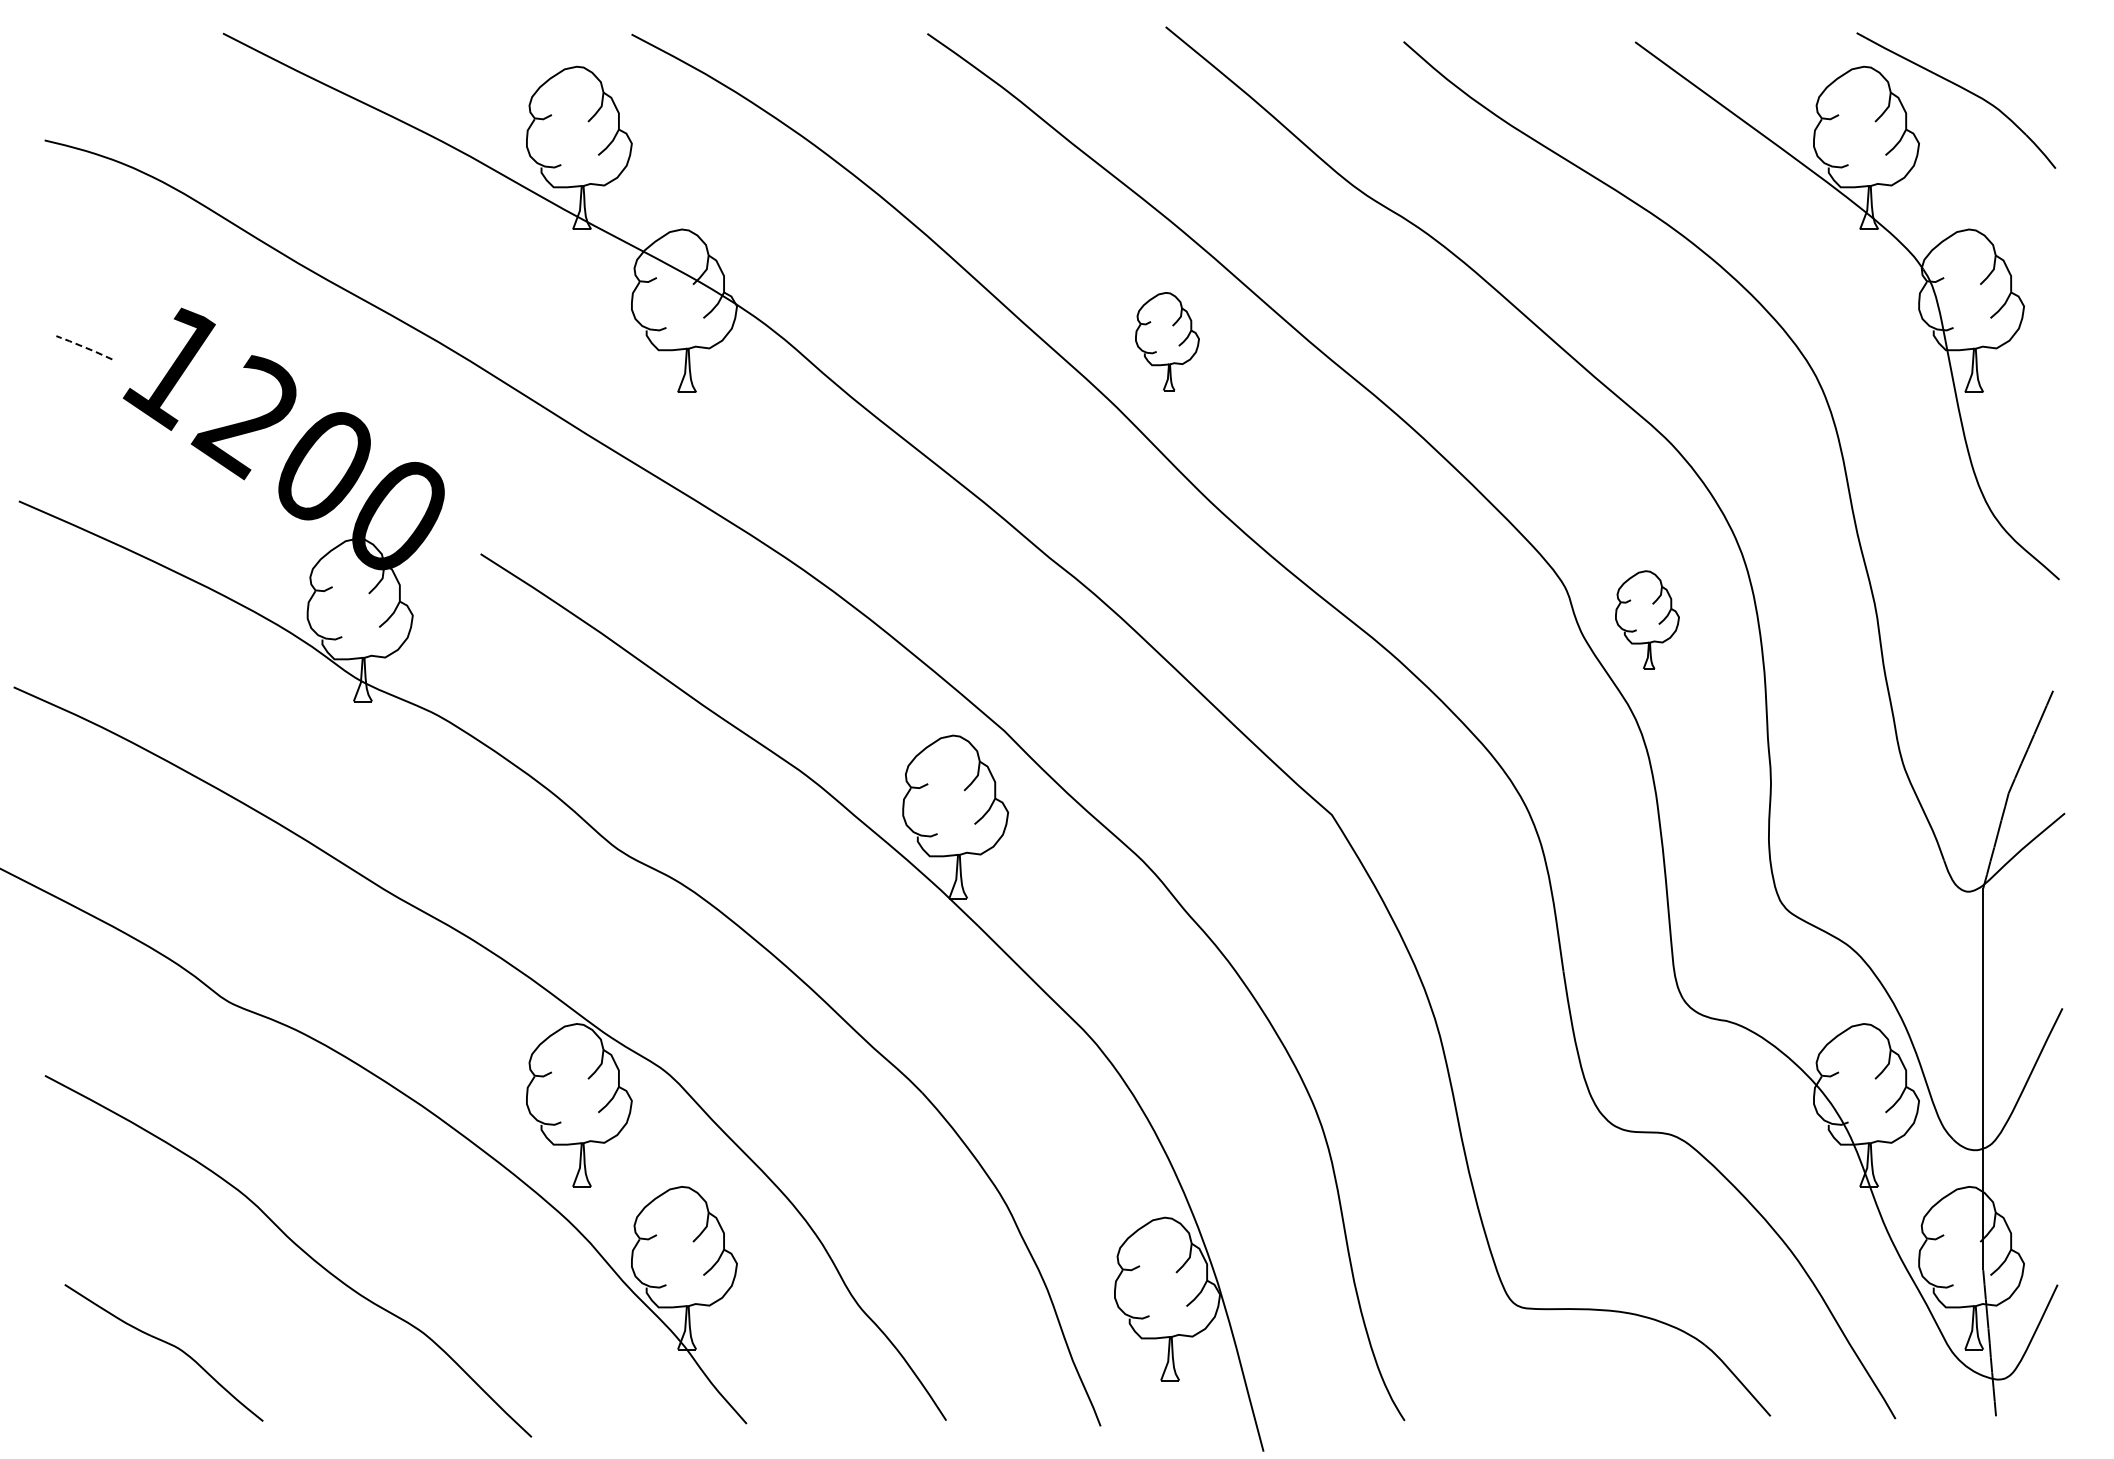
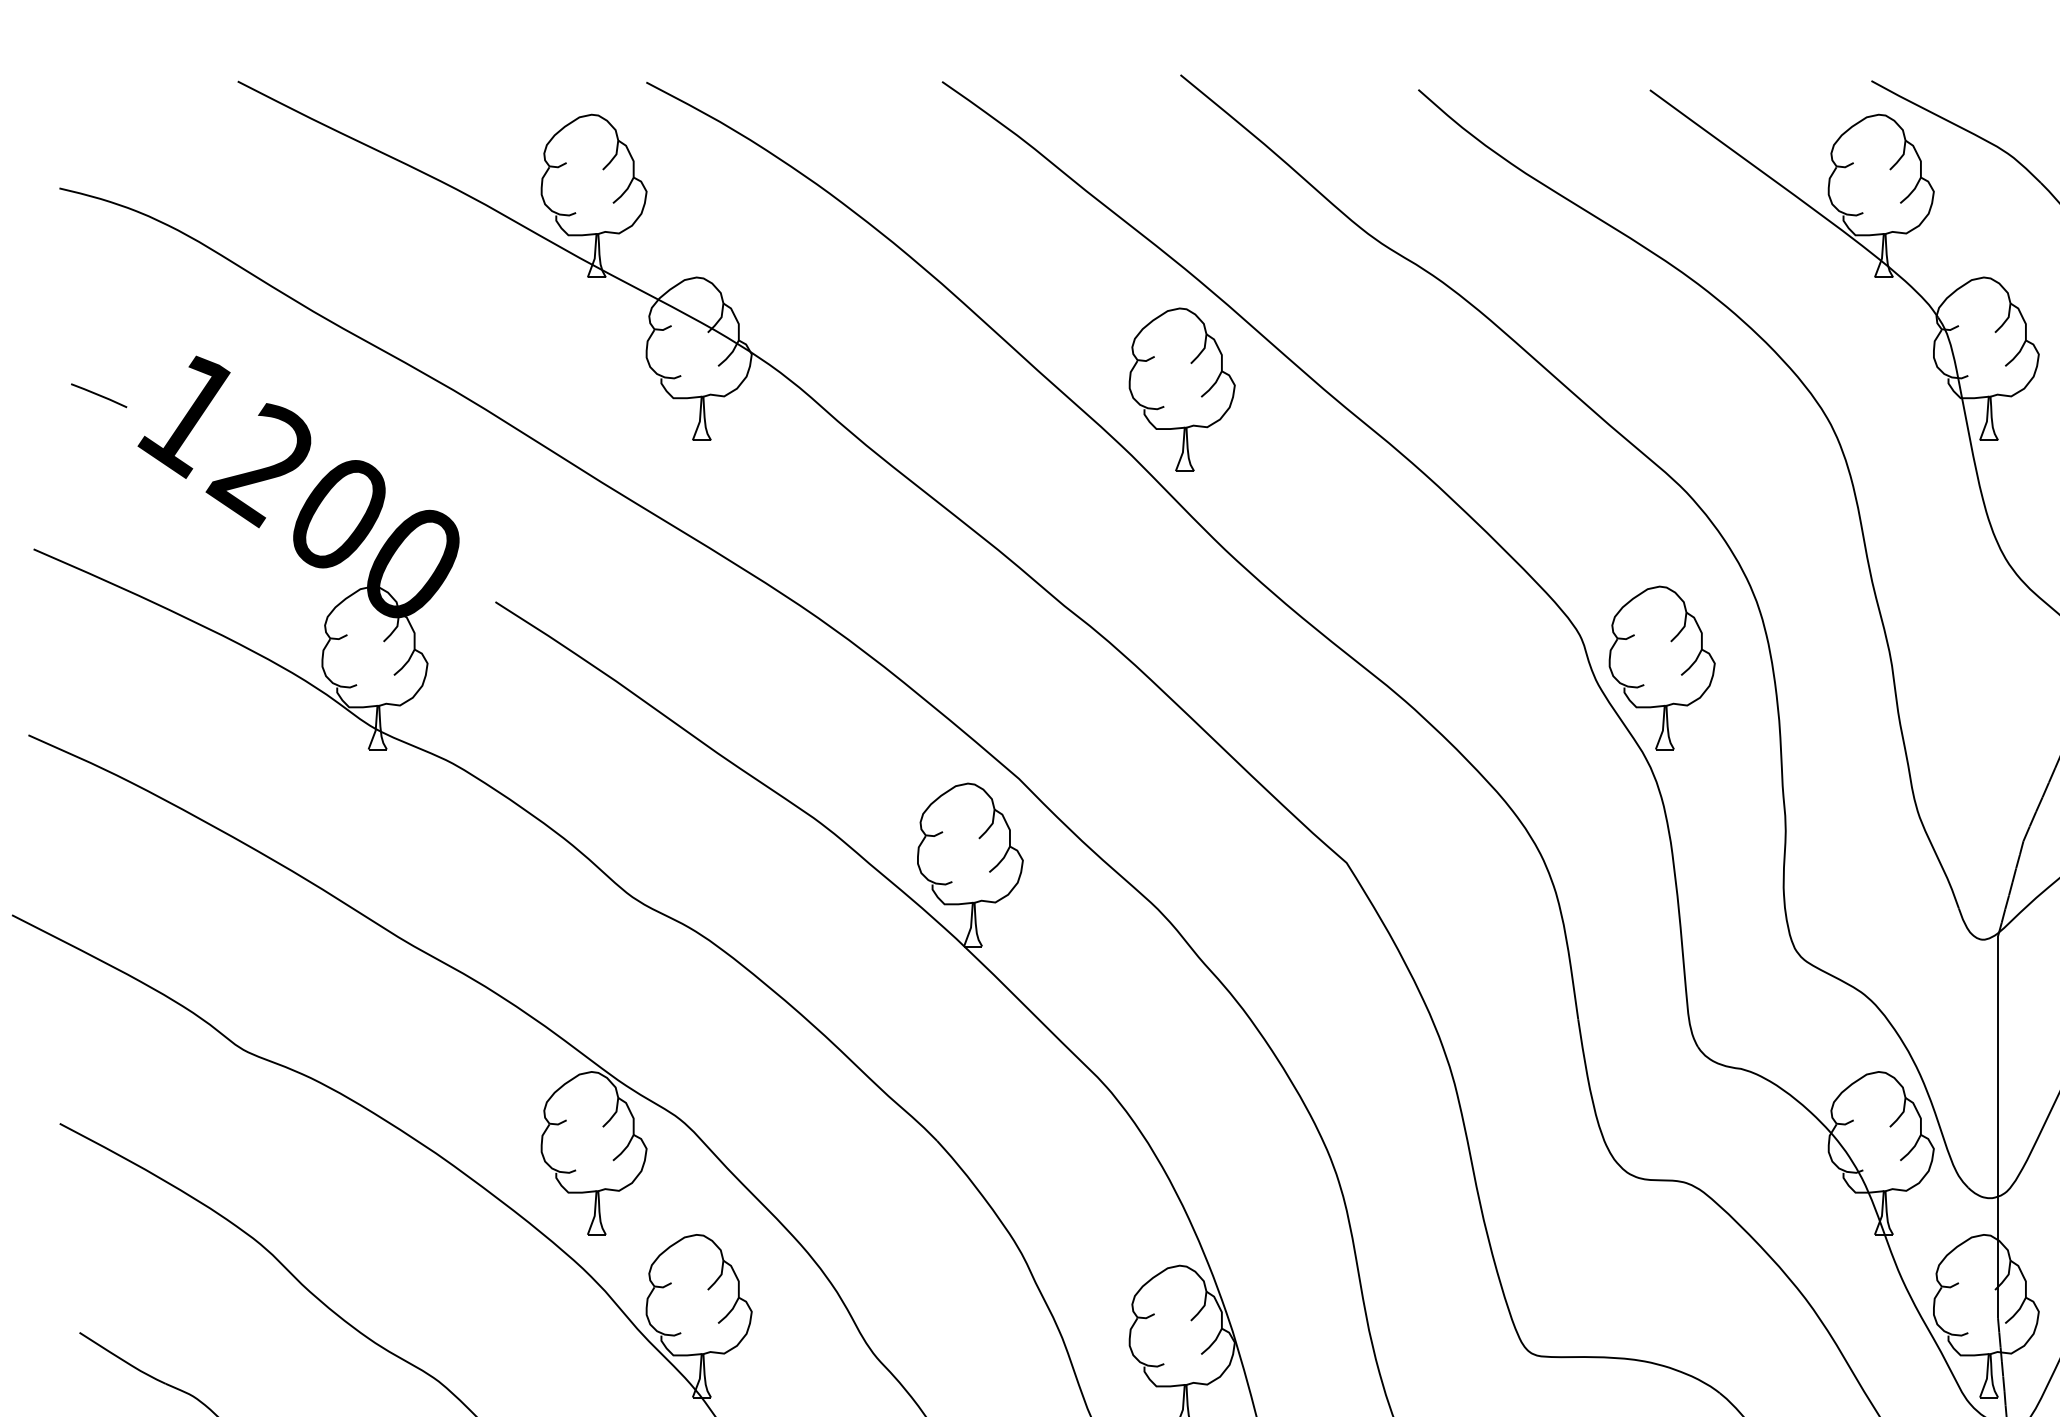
part: (1167, 341) -> (1182, 389), size x1.67
line: (83, 347) -> (98, 395), dashed -> solid
part: (1647, 619) -> (1662, 667), size x1.67

